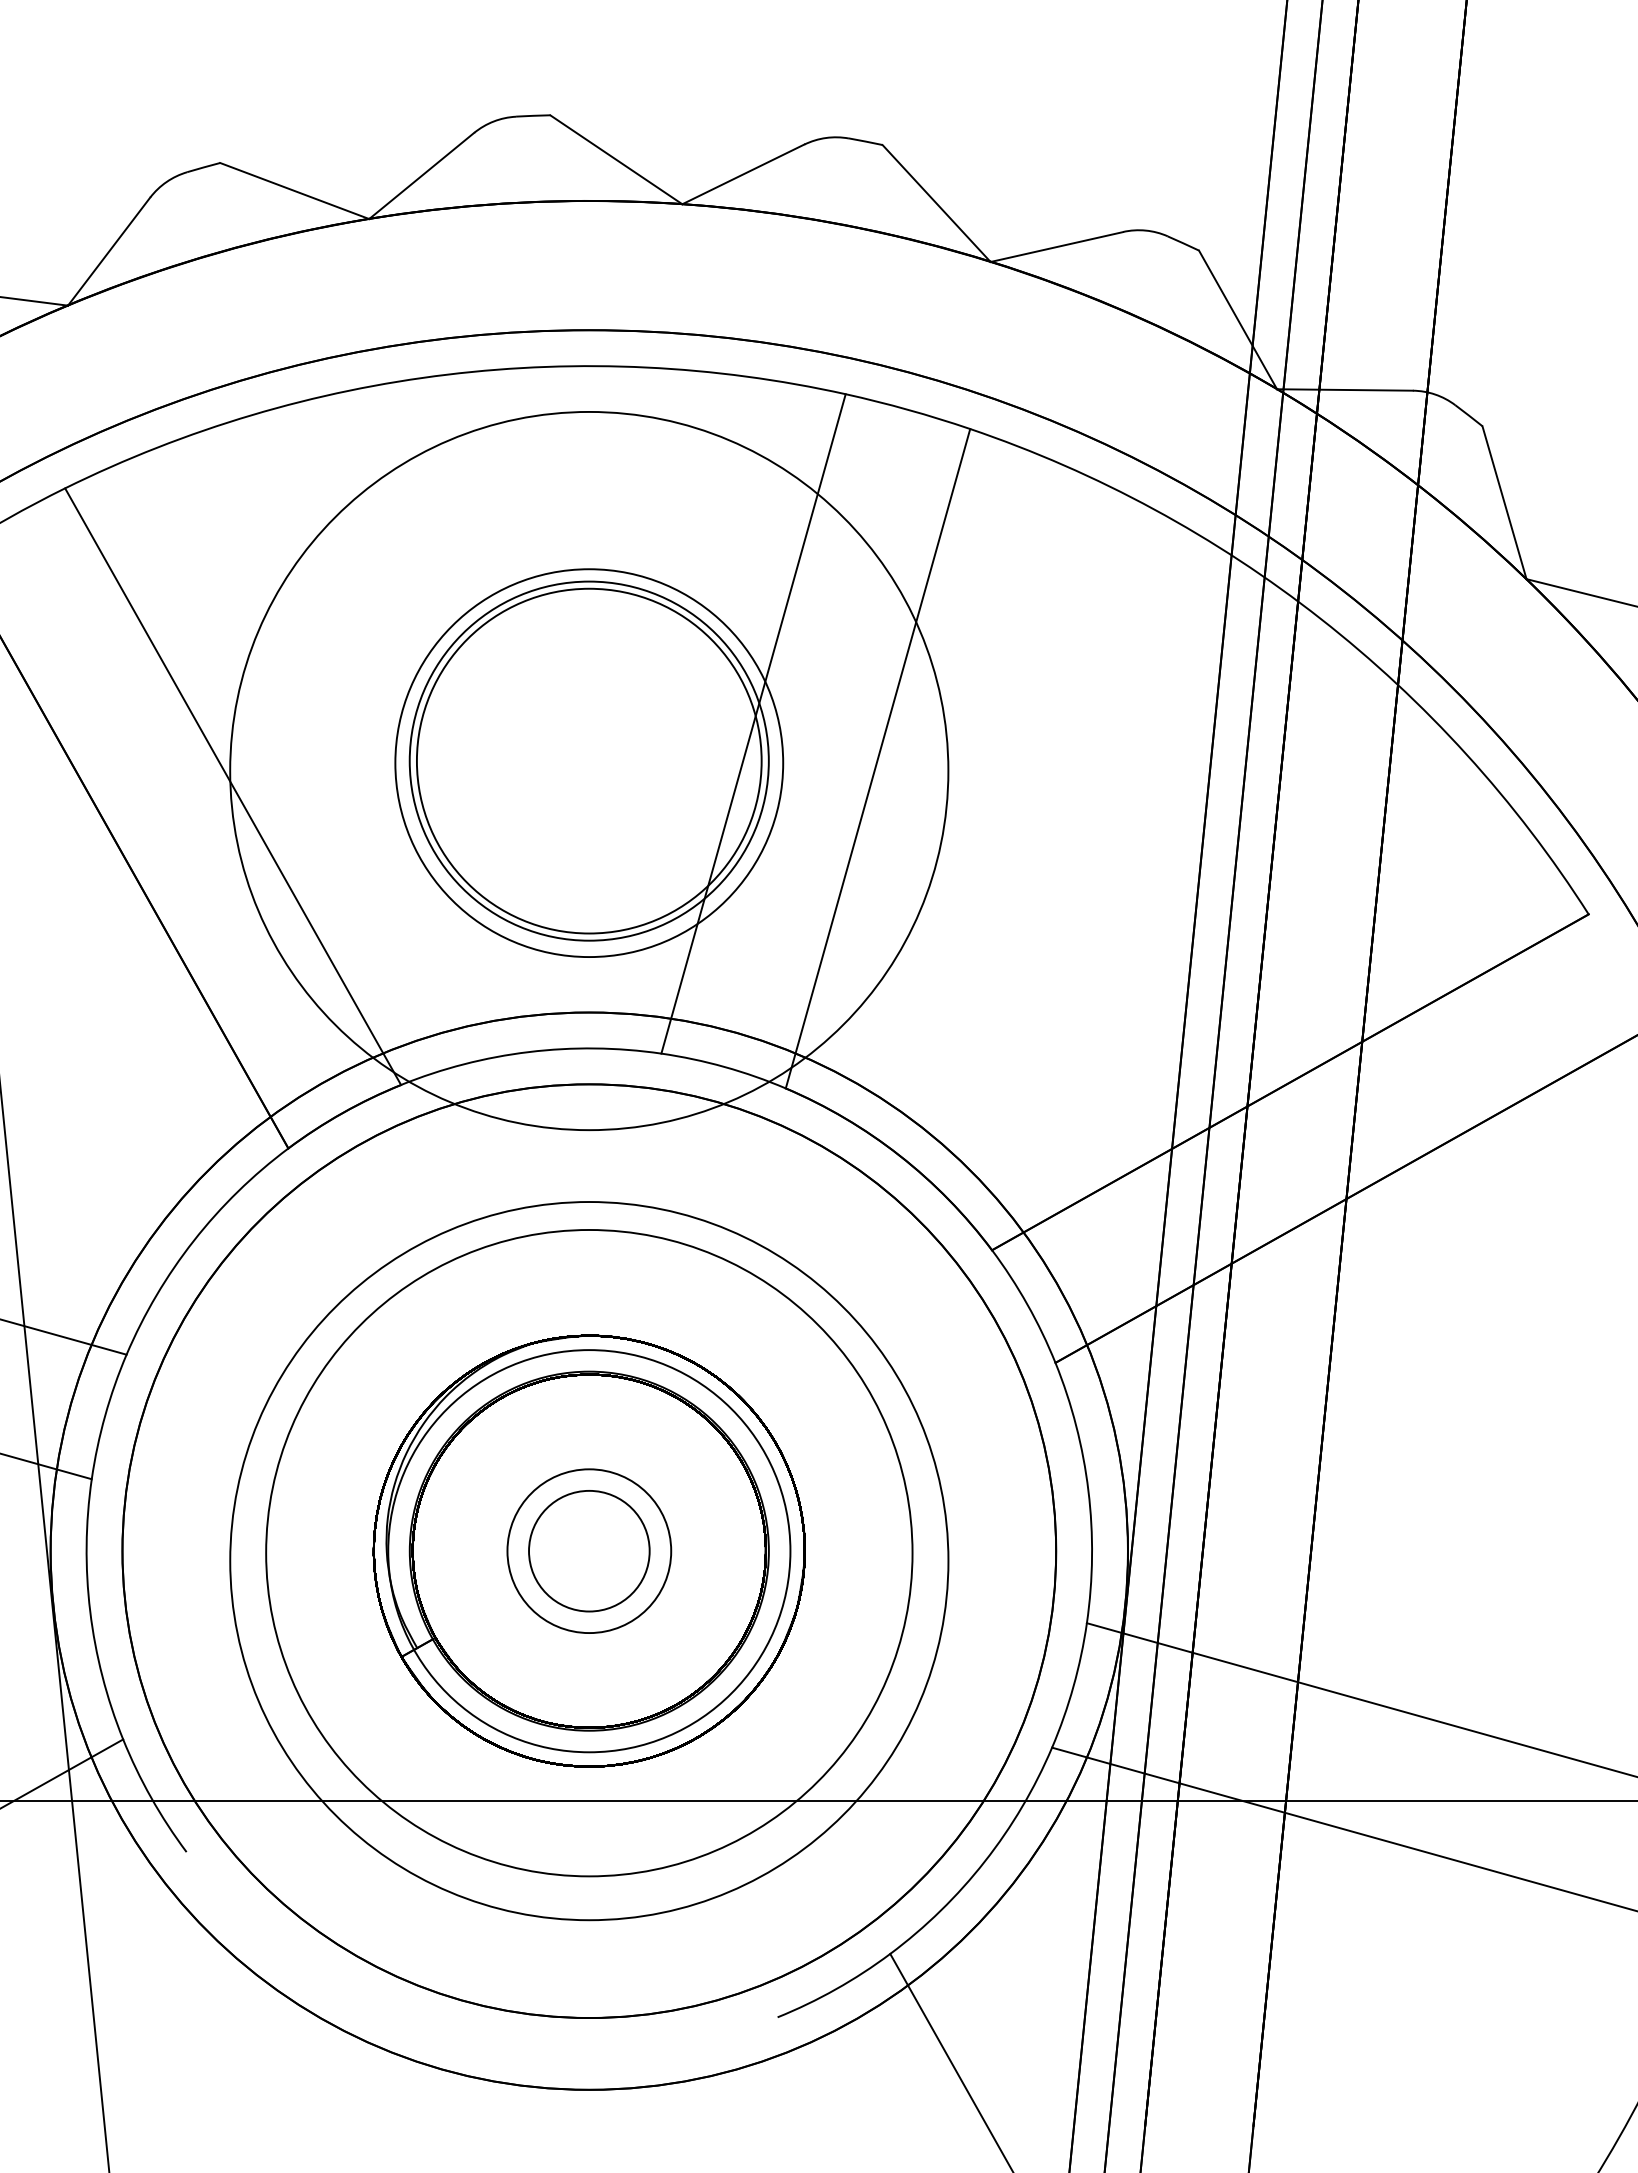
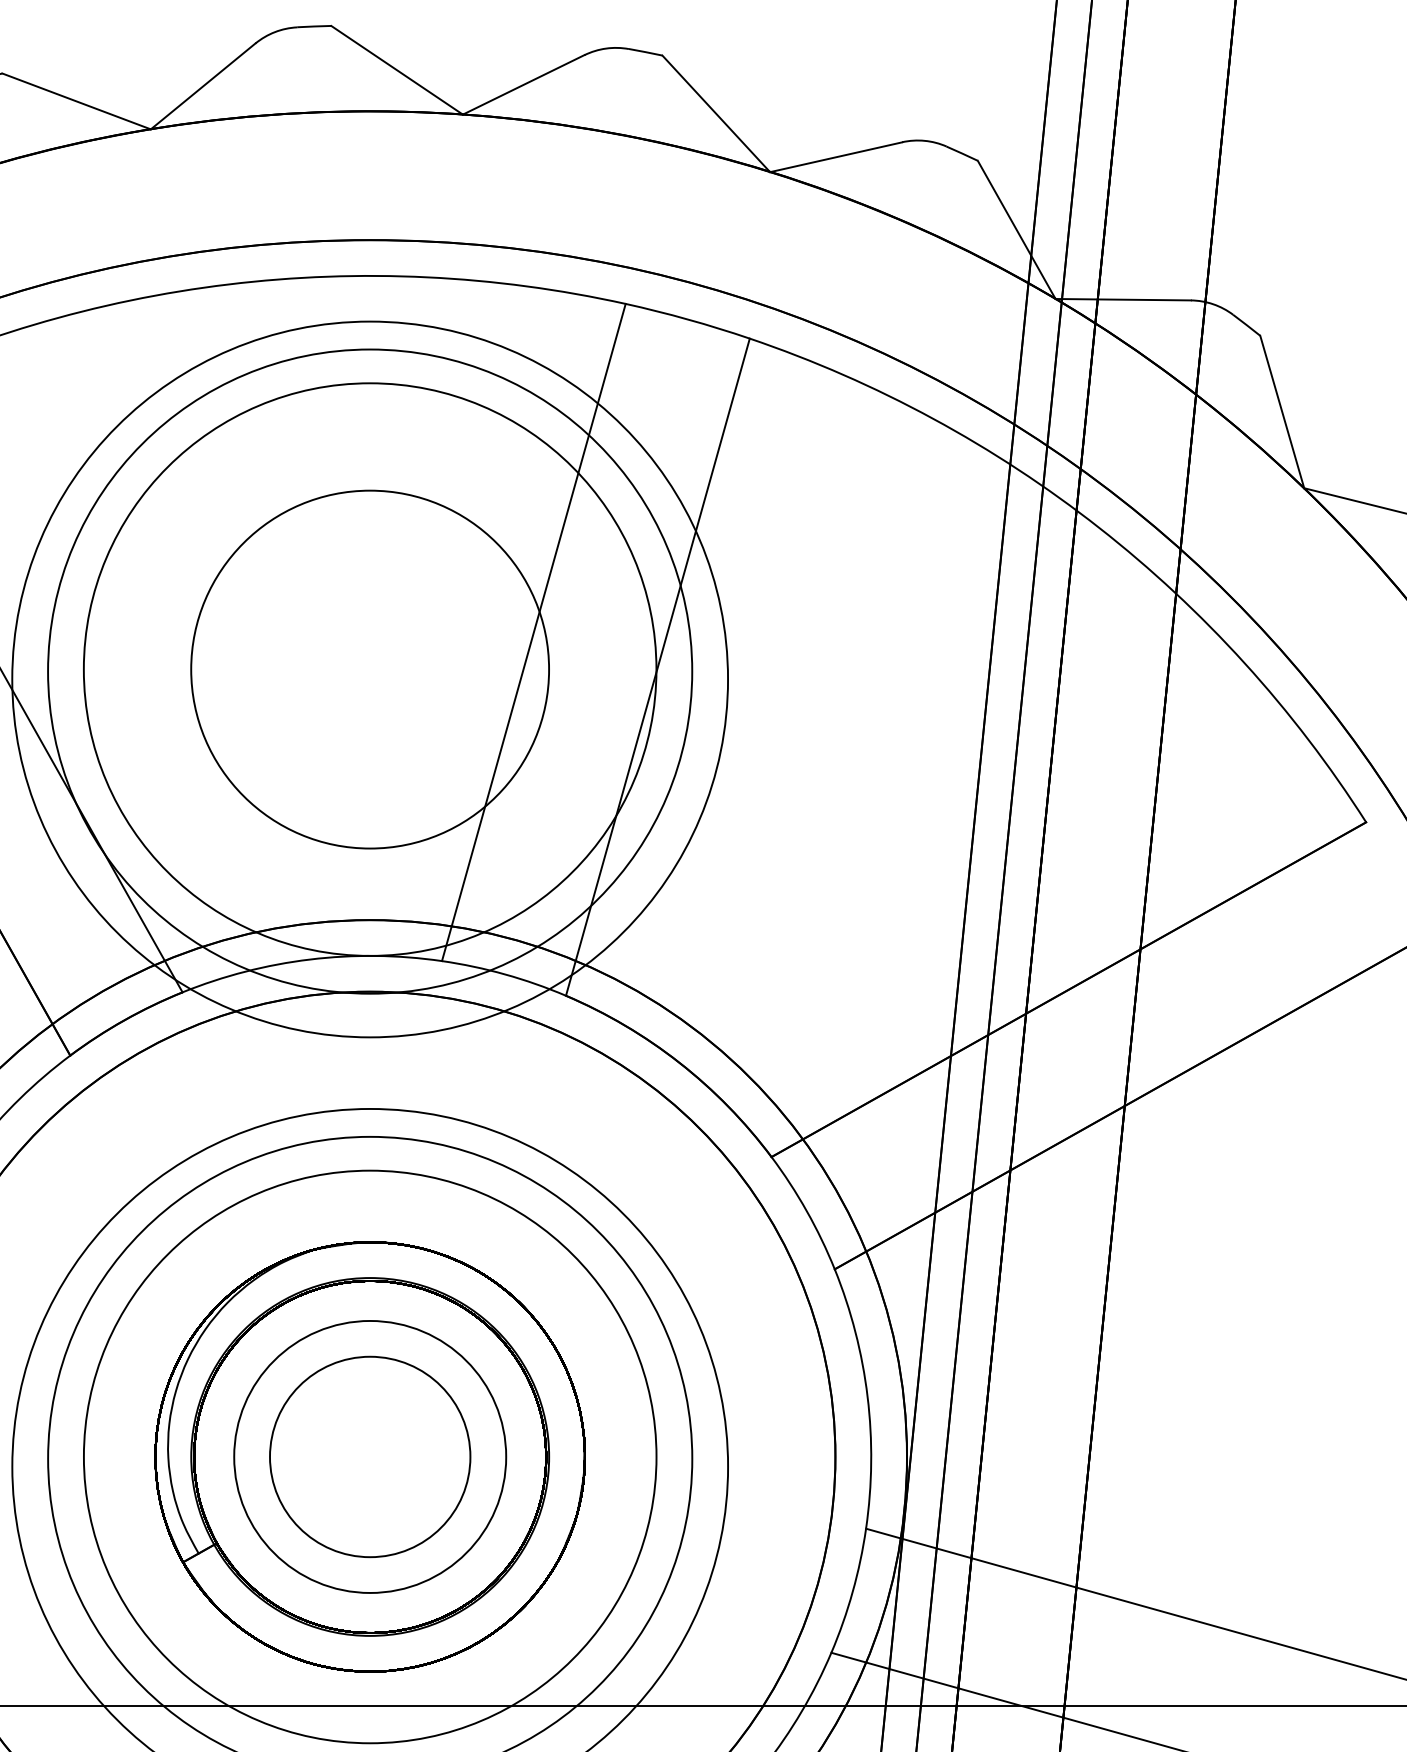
circle: (589, 760) -> (370, 668), size x1.67
circle: (589, 762) -> (370, 670), size x1.67
circle: (588, 1550) -> (369, 1456), size x1.67
circle: (588, 1550) -> (369, 1456), size x1.67
circle: (589, 1550) -> (370, 1456), size x1.43

